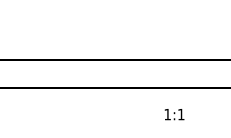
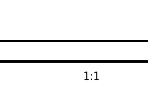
text: (174, 114) -> (91, 75), moved

